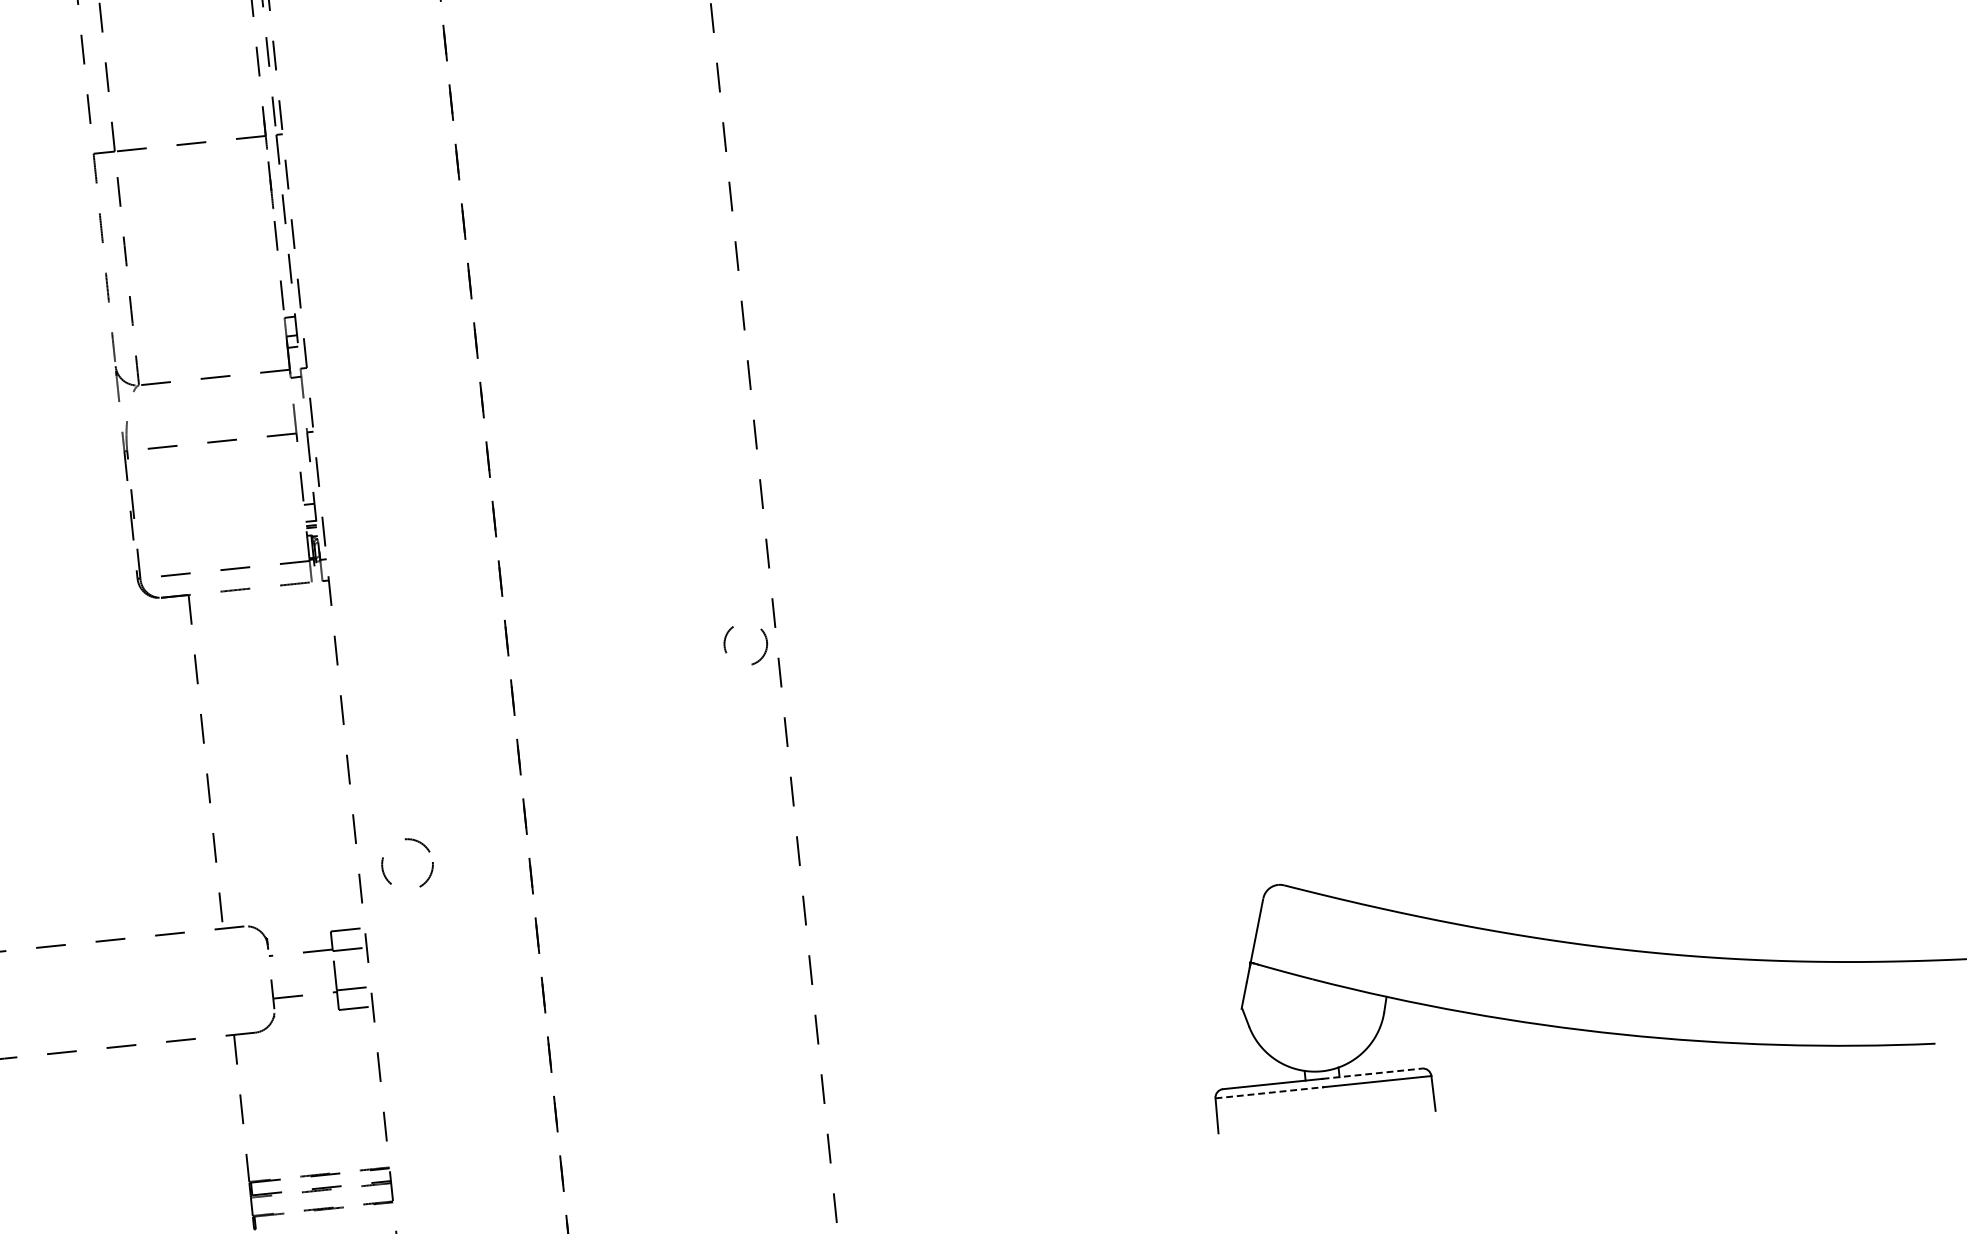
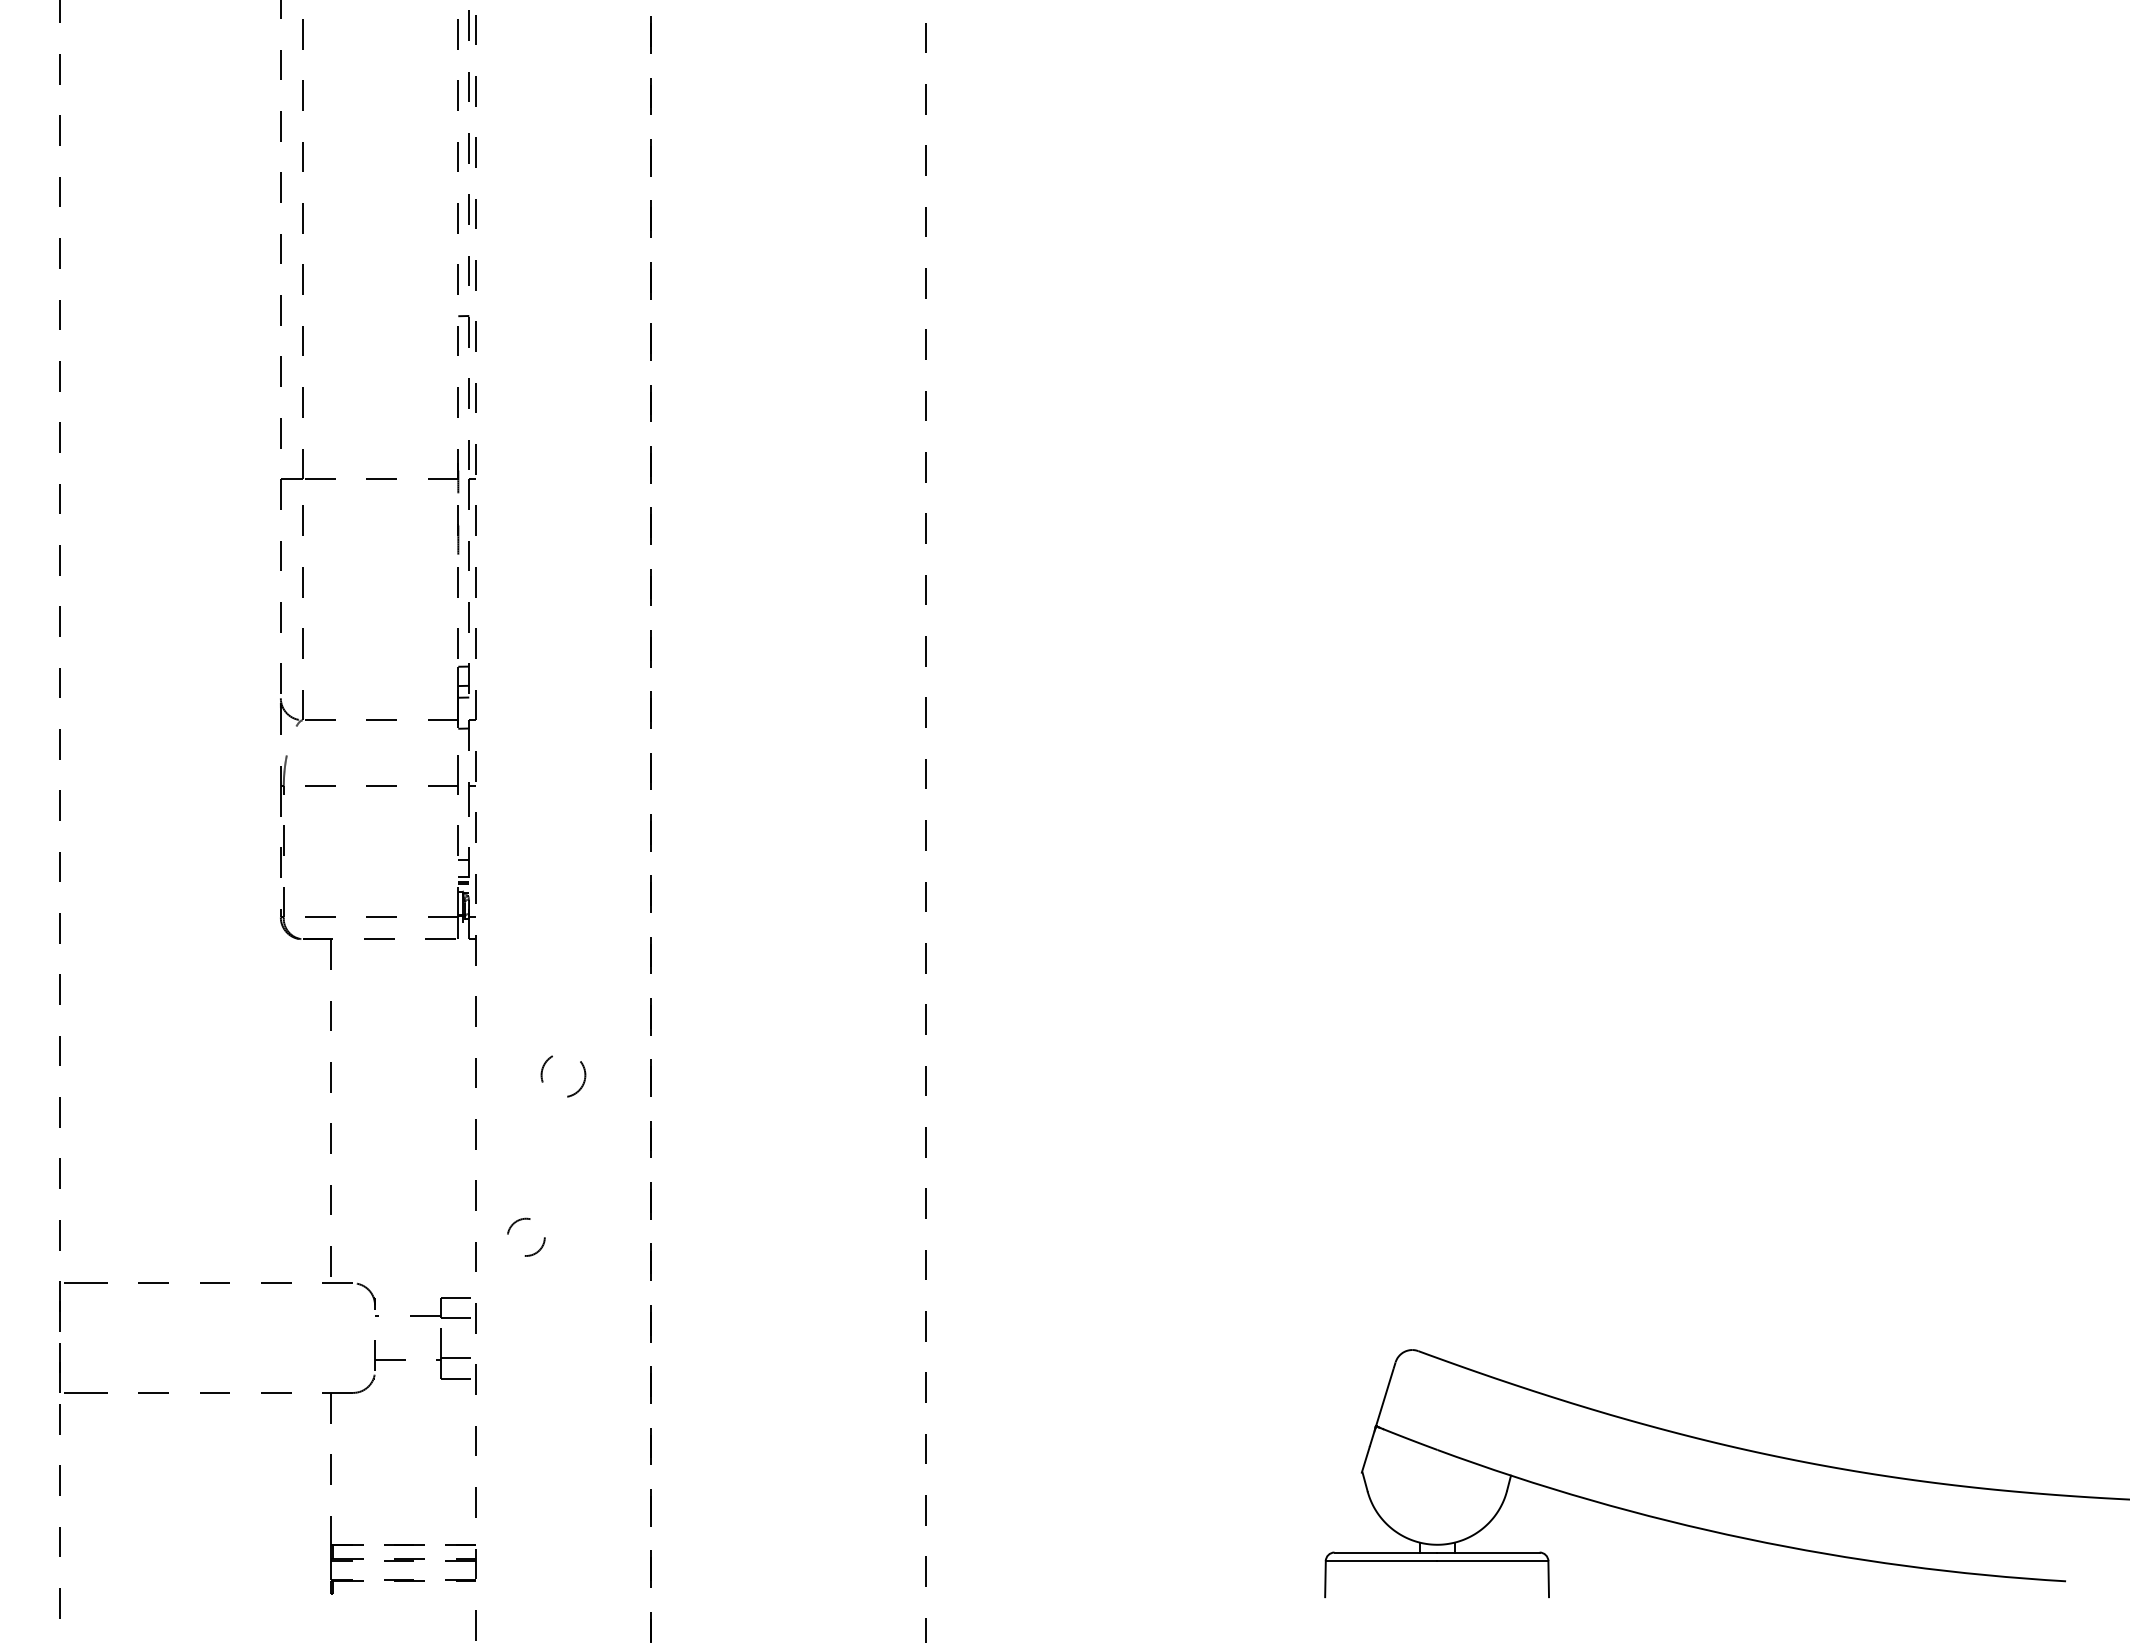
circle: (745, 645) -> (563, 1076), moved
circle: (407, 863) -> (526, 1236), size x0.71
line: (1372, 1073) -> (1488, 1552), dashed -> solid
line: (1269, 1093) -> (1381, 1561), dashed -> solid

